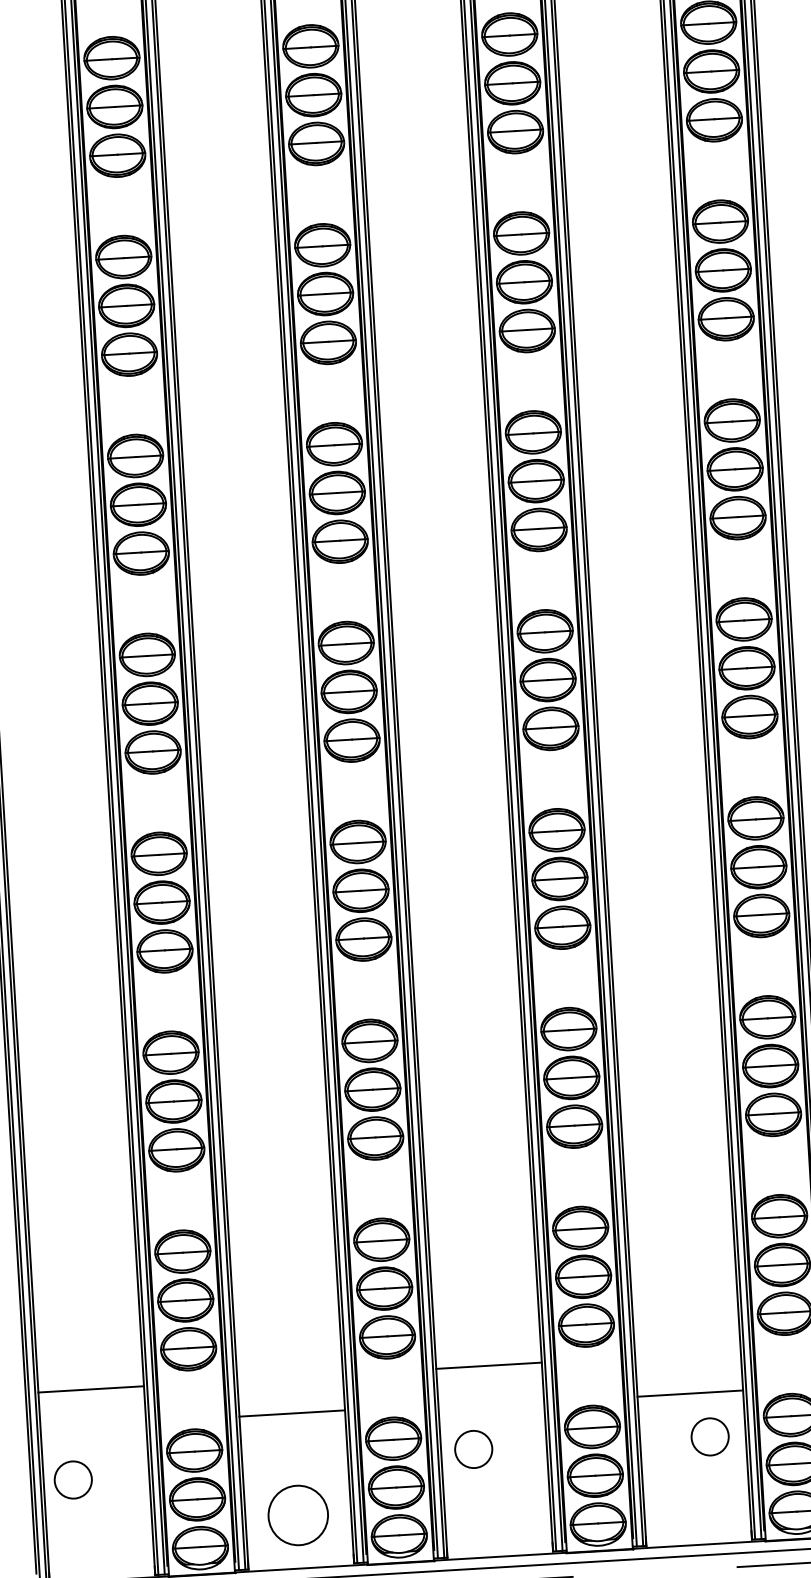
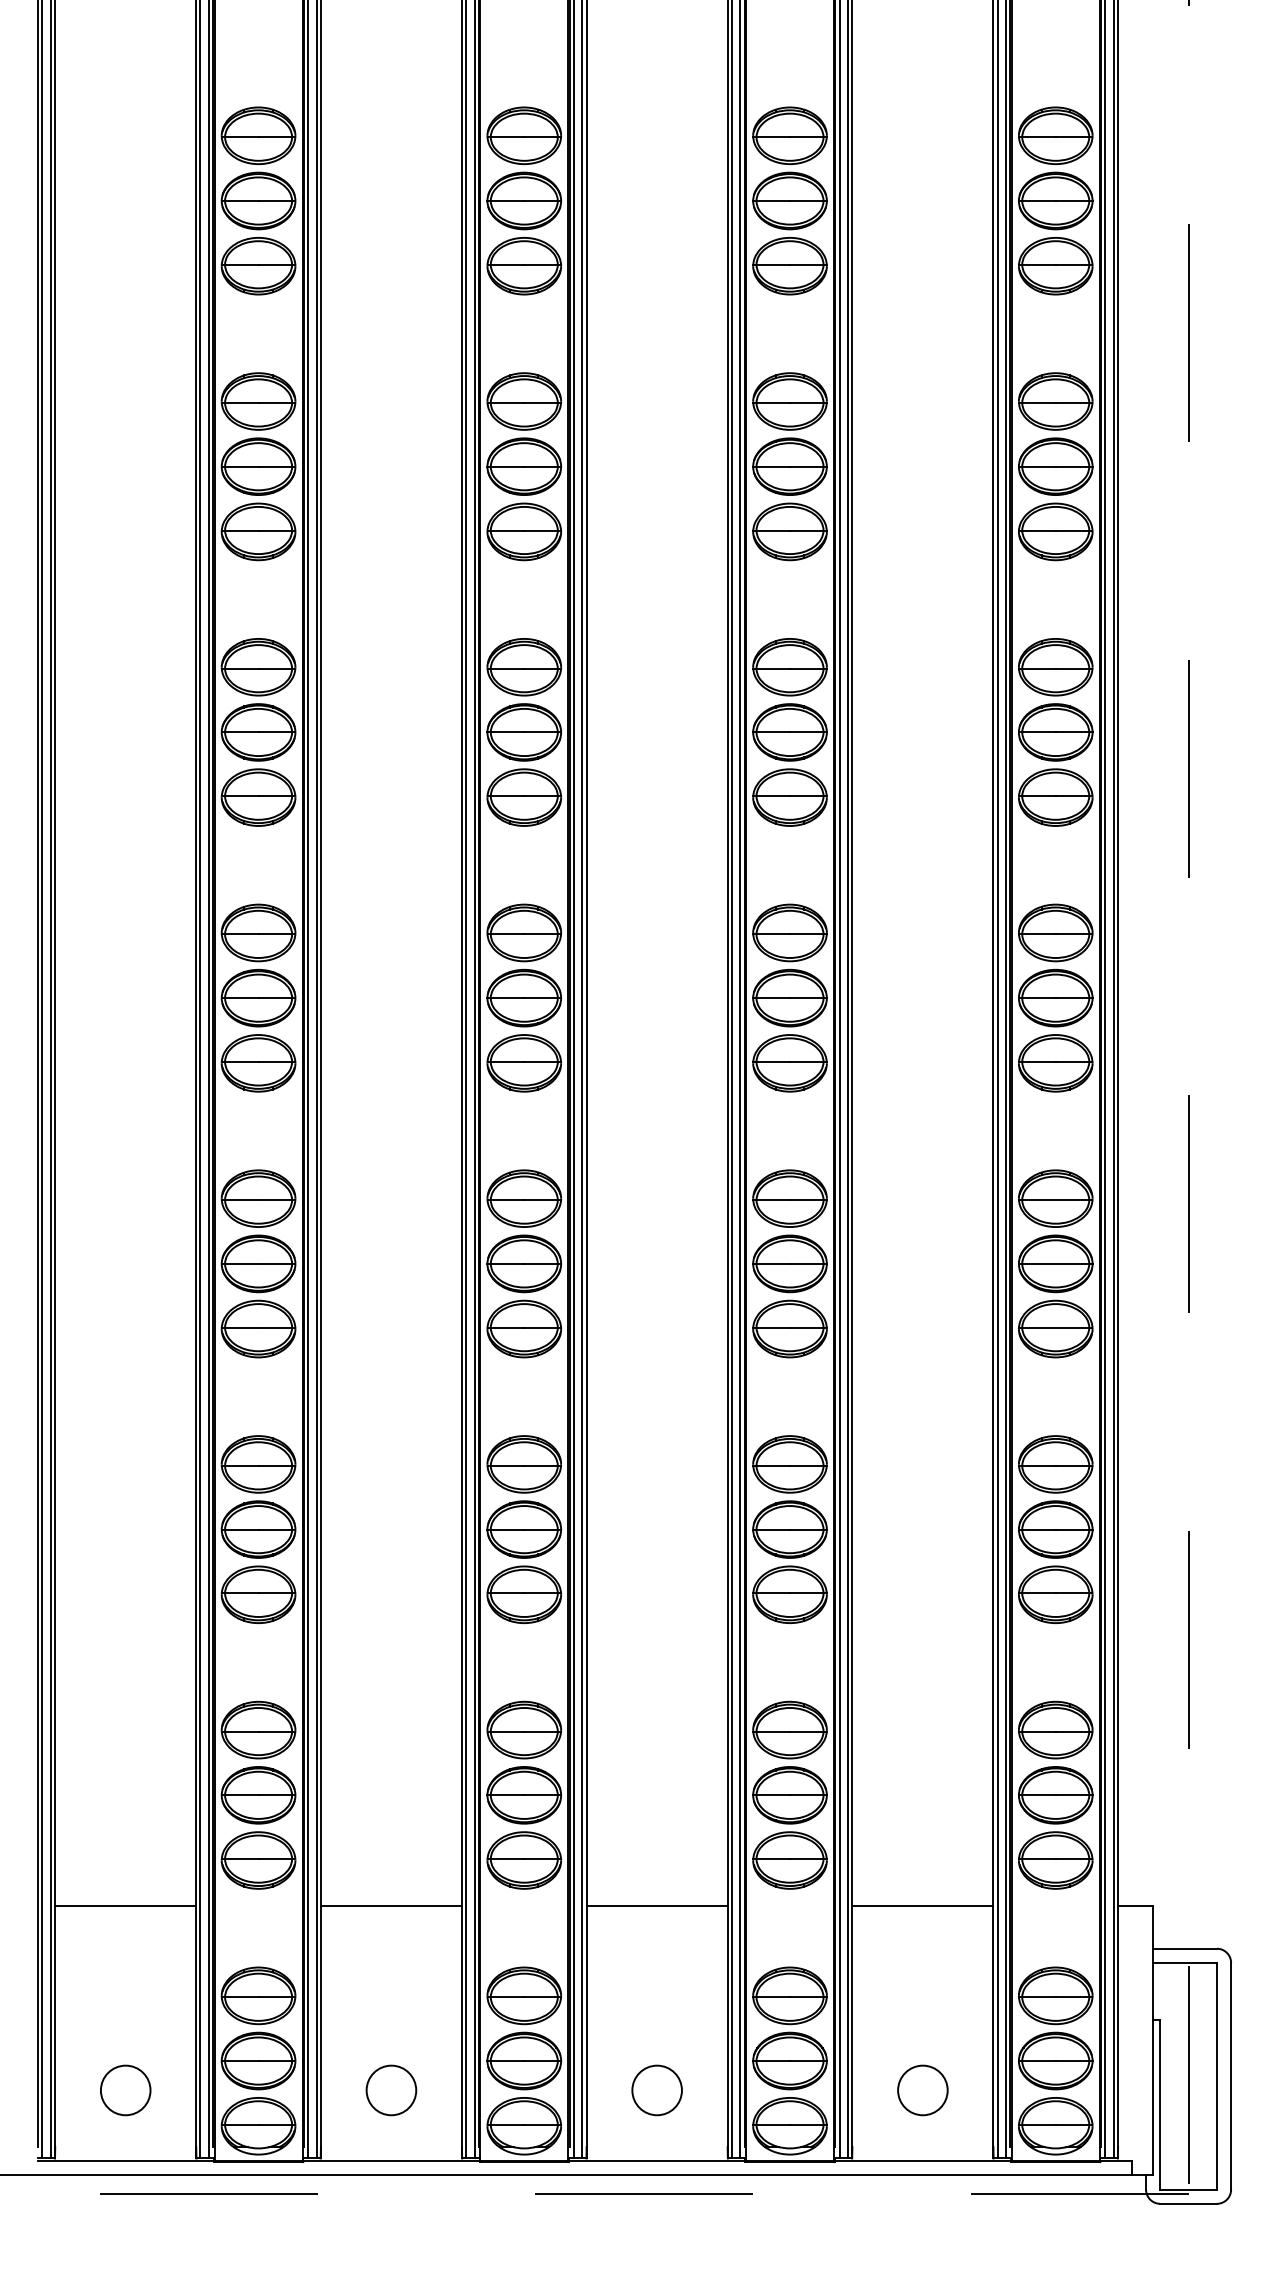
line: (690, 1393) -> (922, 1906), moved
line: (291, 1413) -> (390, 1906), moved
circle: (709, 1436) -> (922, 2090), moved
circle: (473, 1449) -> (656, 2090), moved
circle: (73, 1480) -> (125, 2090), moved
circle: (298, 1515) -> (391, 2090), size x0.62

